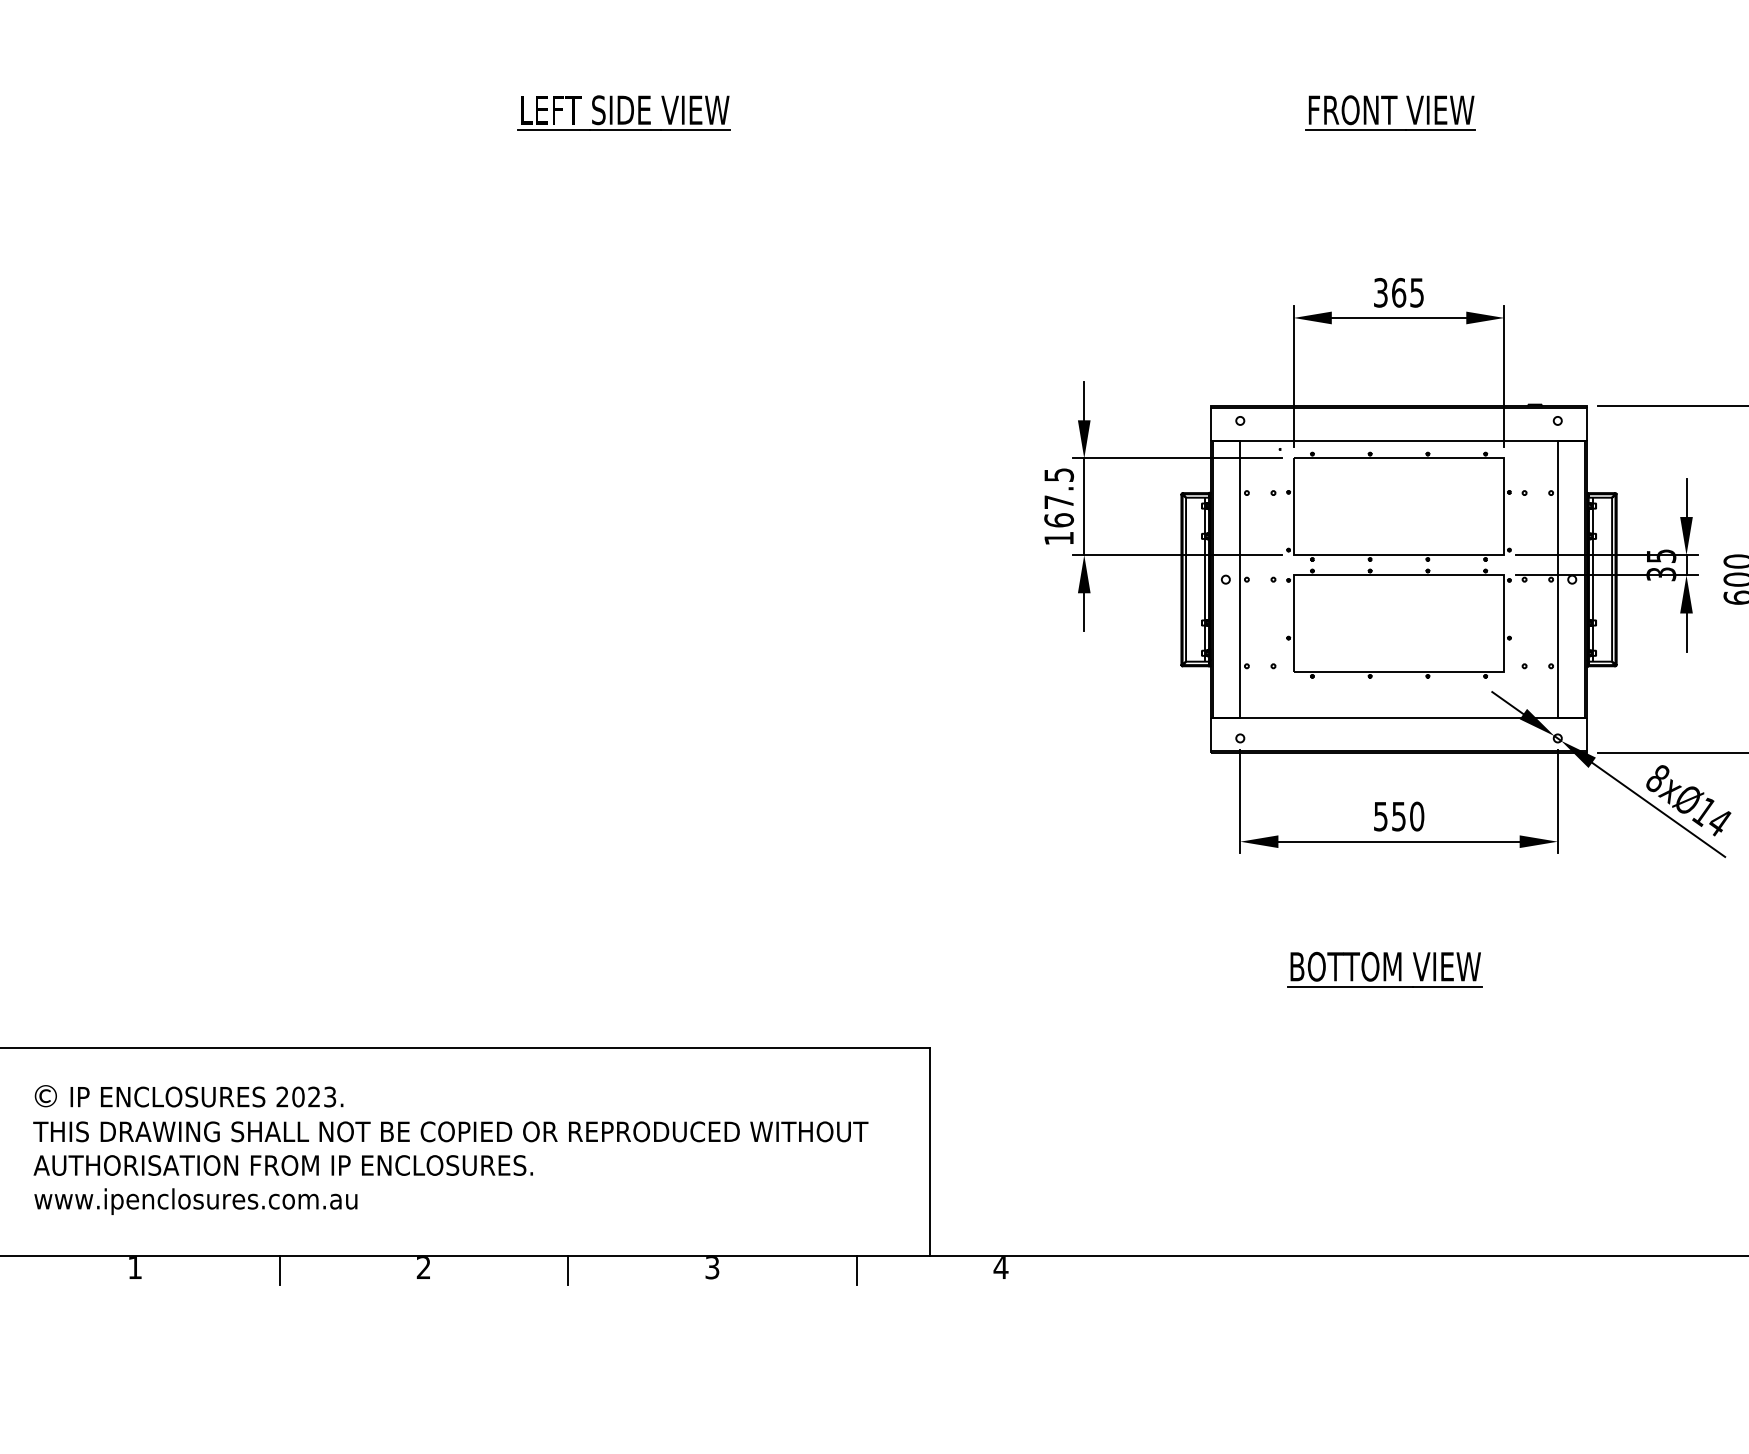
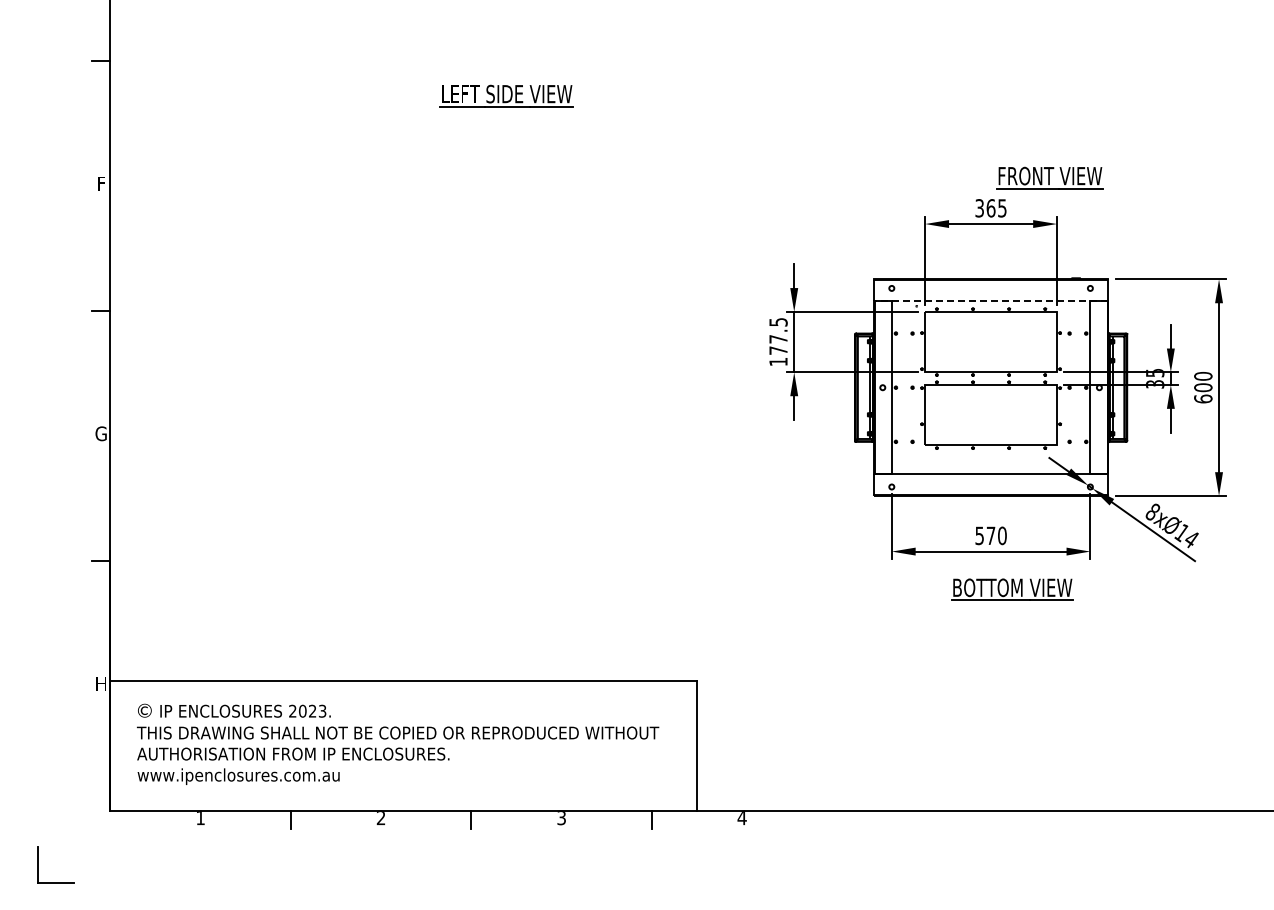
part: (1390, 112) -> (1049, 177), moved
line: (1398, 441) -> (990, 301), solid -> dashed
text: (1059, 520) -> (778, 350), 167.5 -> 177.5
text: (1398, 815) -> (990, 535), 550 -> 570
part: (1385, 969) -> (1012, 589), moved

